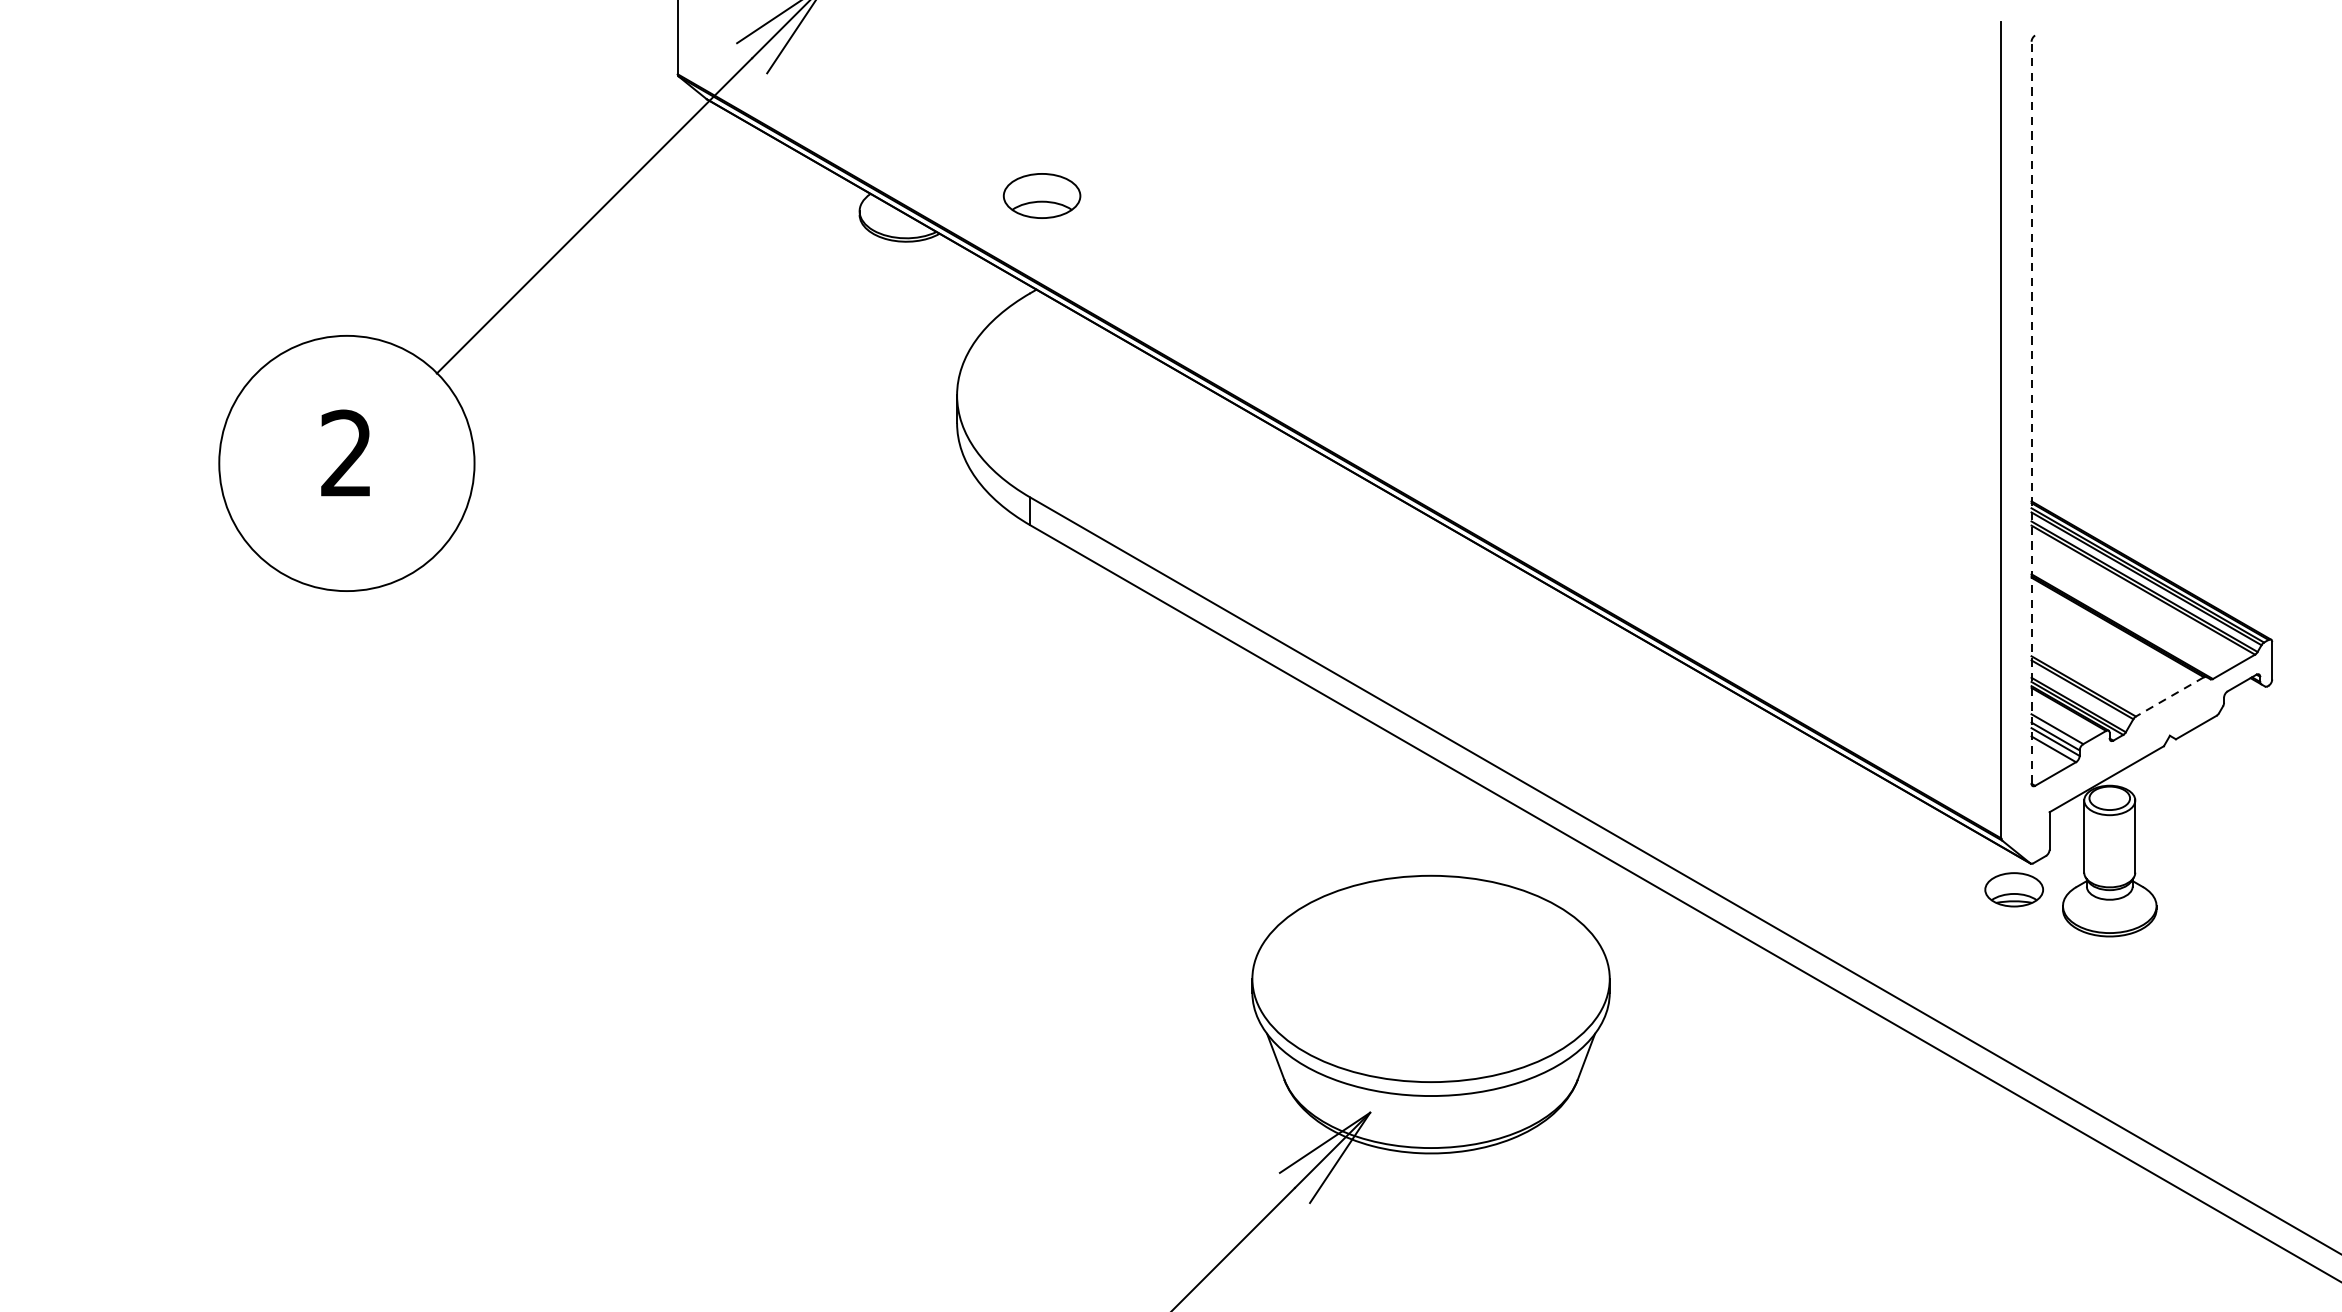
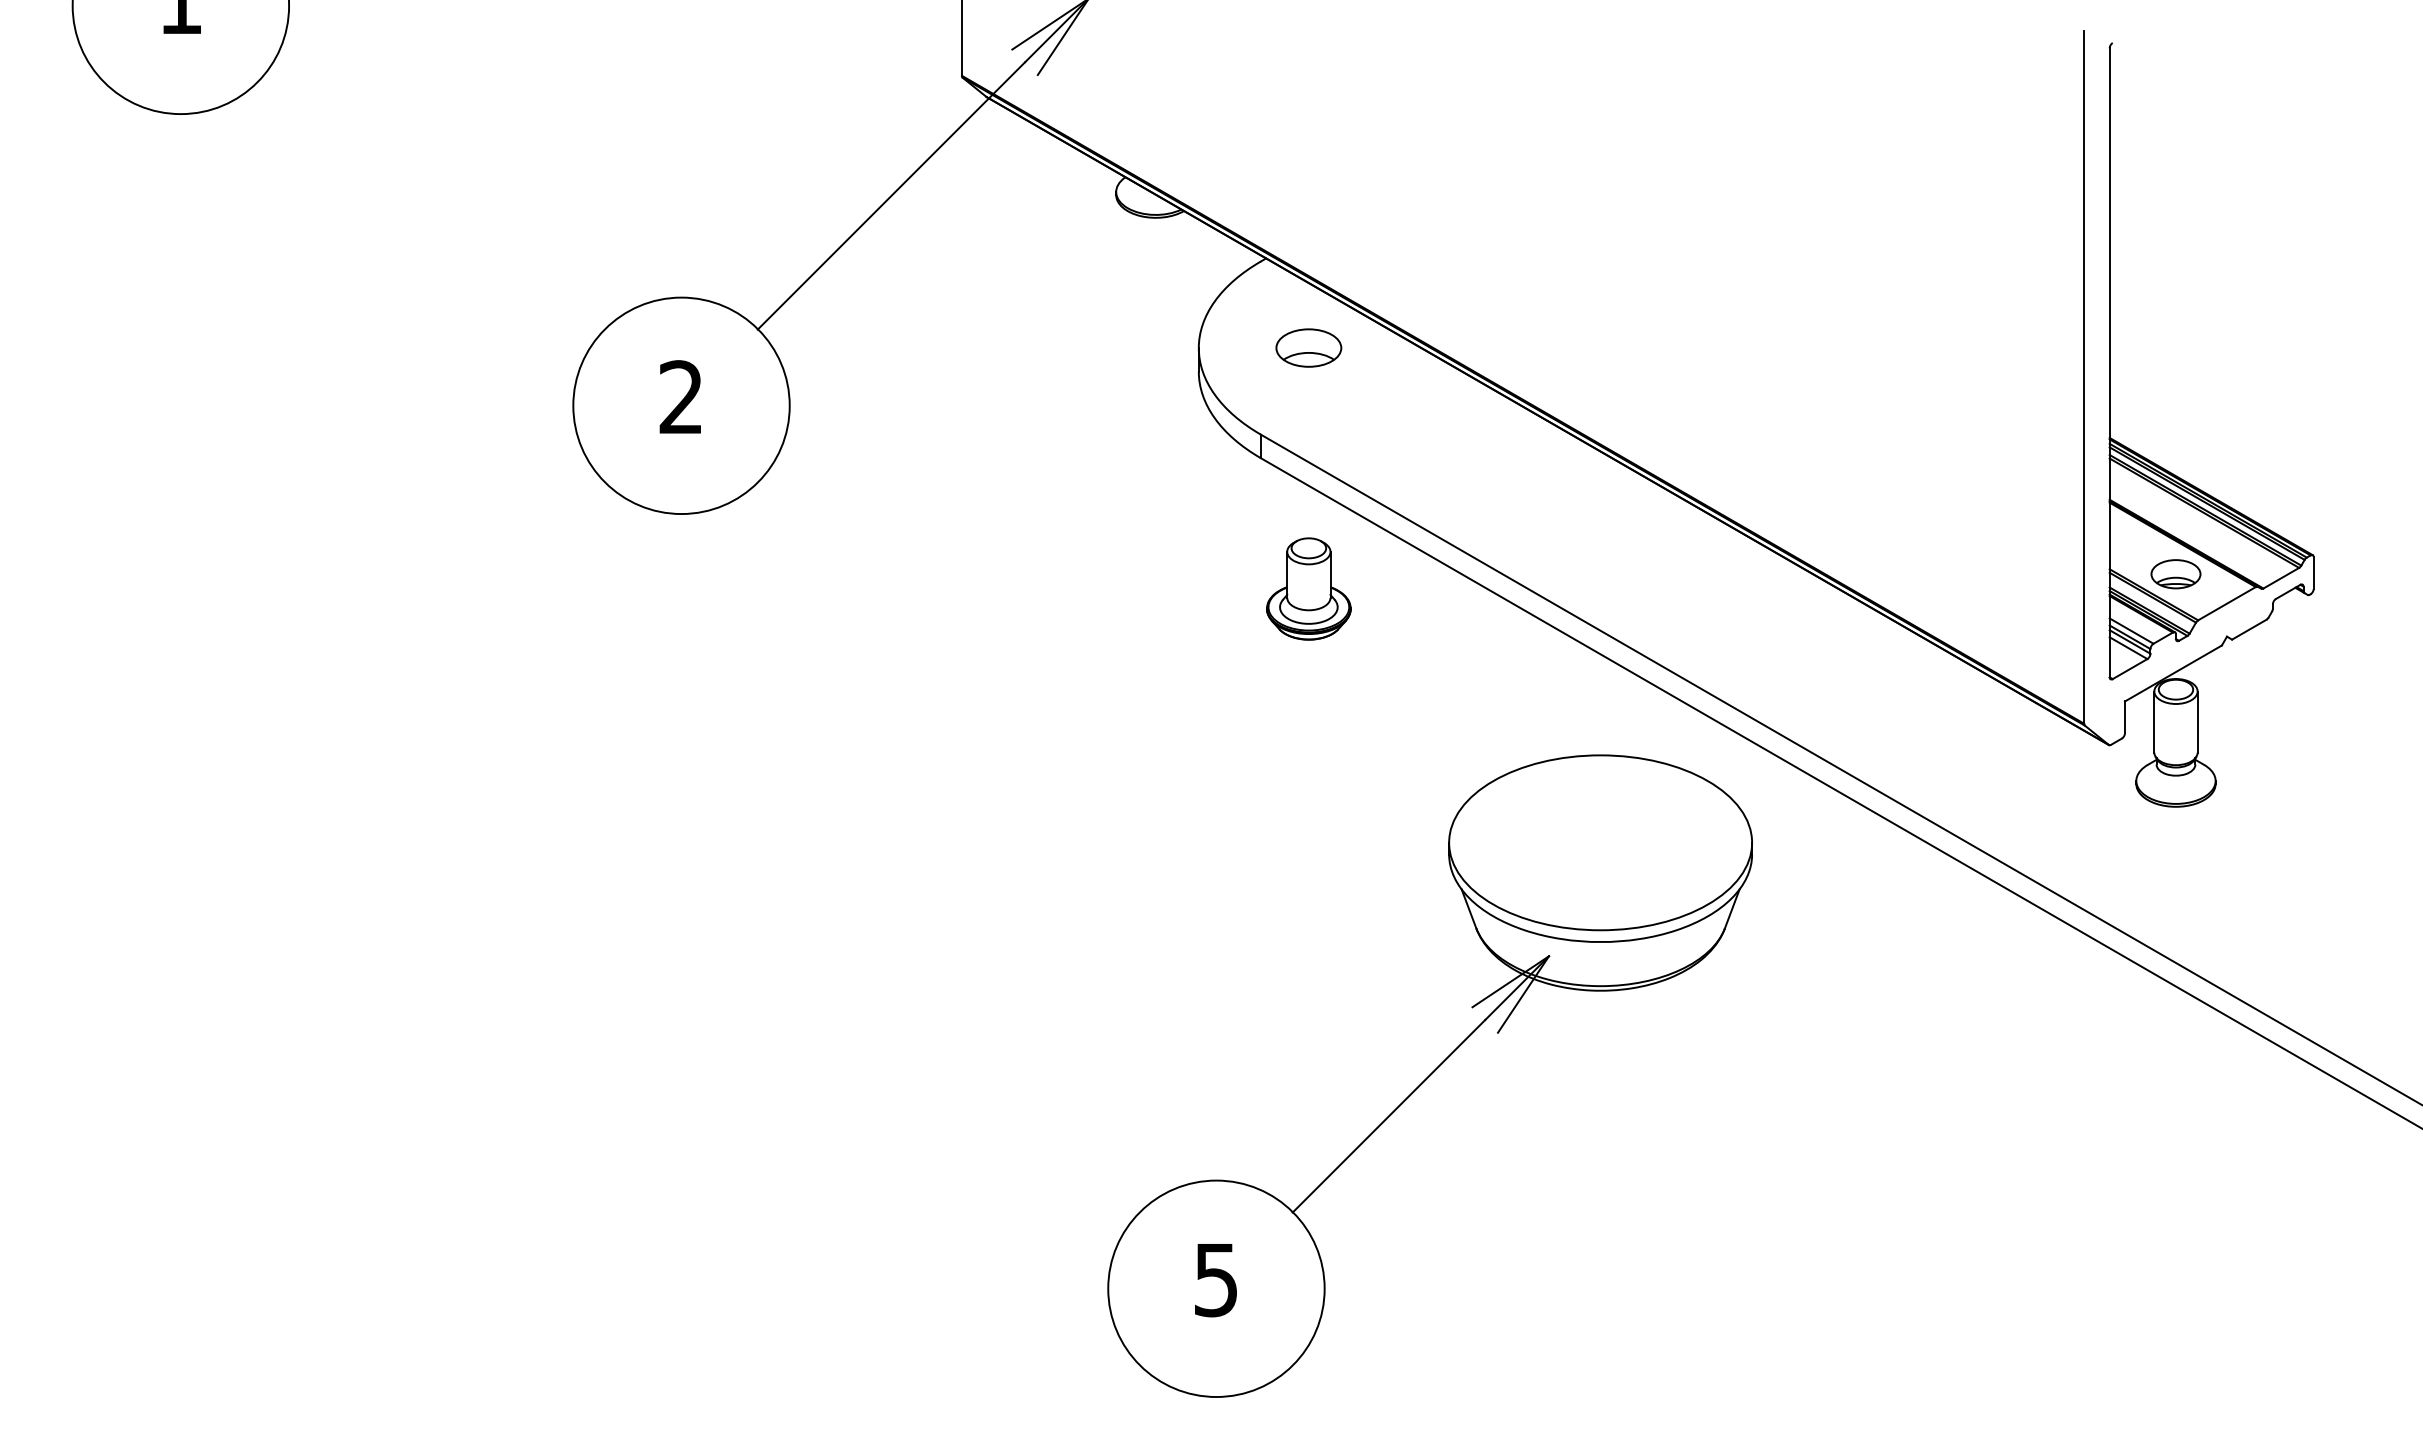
part: (1041, 195) -> (1308, 347), moved
line: (2031, 412) -> (2109, 362), dashed -> solid
part: (1086, 678) -> (1308, 588), added
line: (2169, 696) -> (2226, 603), dashed -> solid
part: (2013, 890) -> (2175, 574), moved

